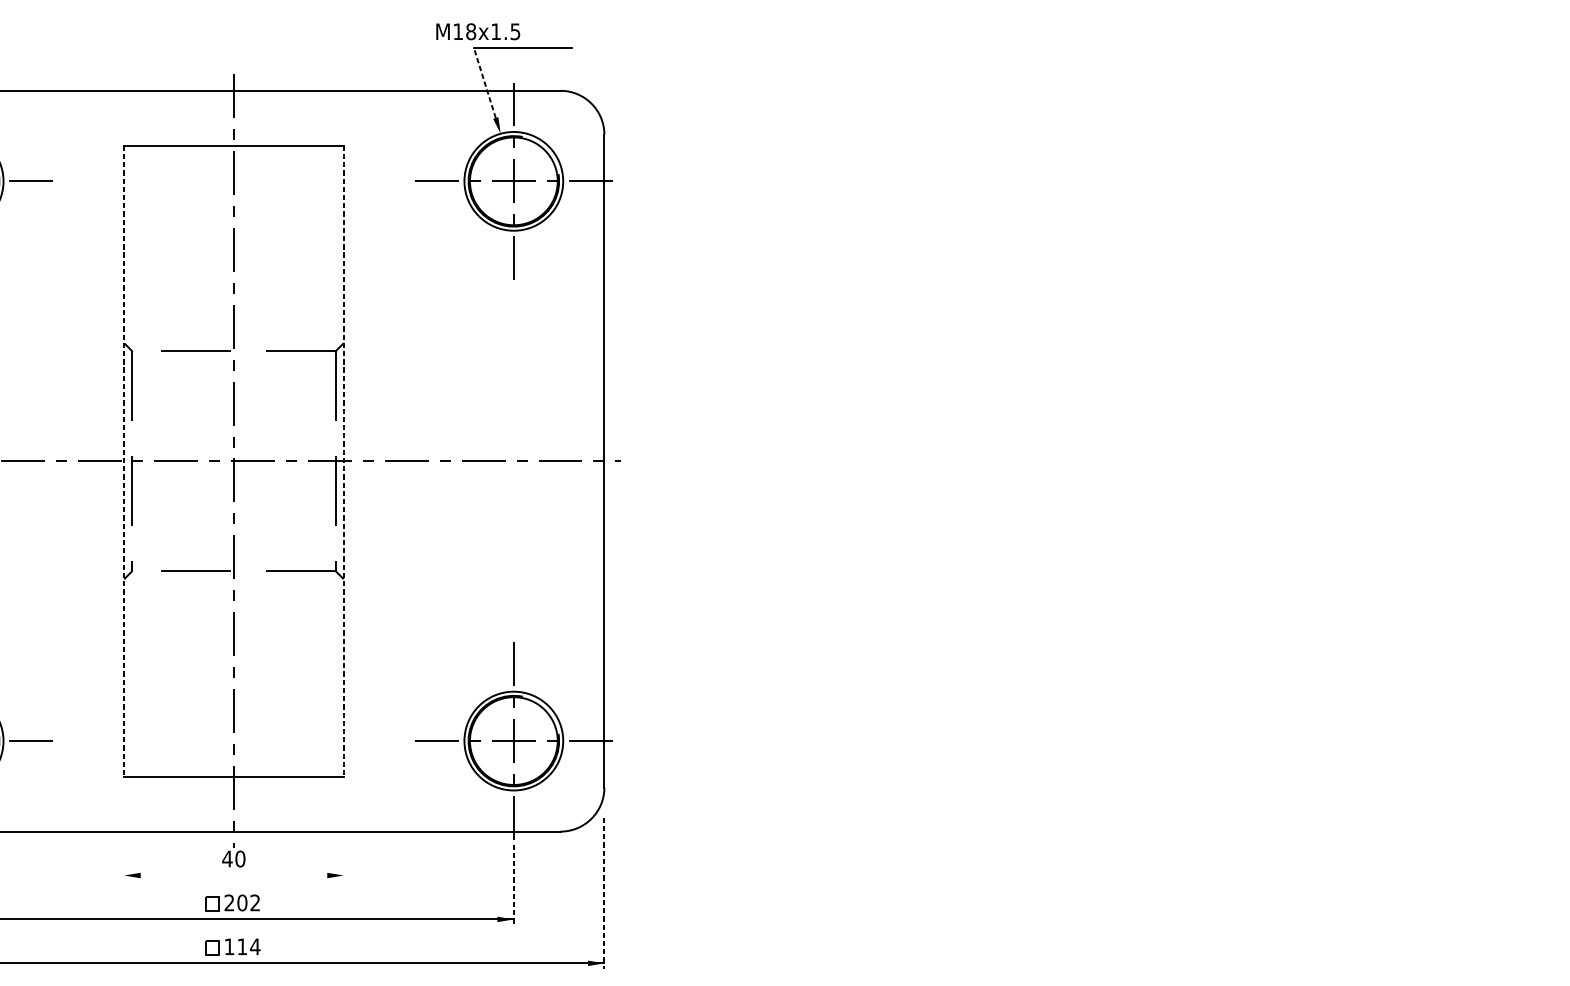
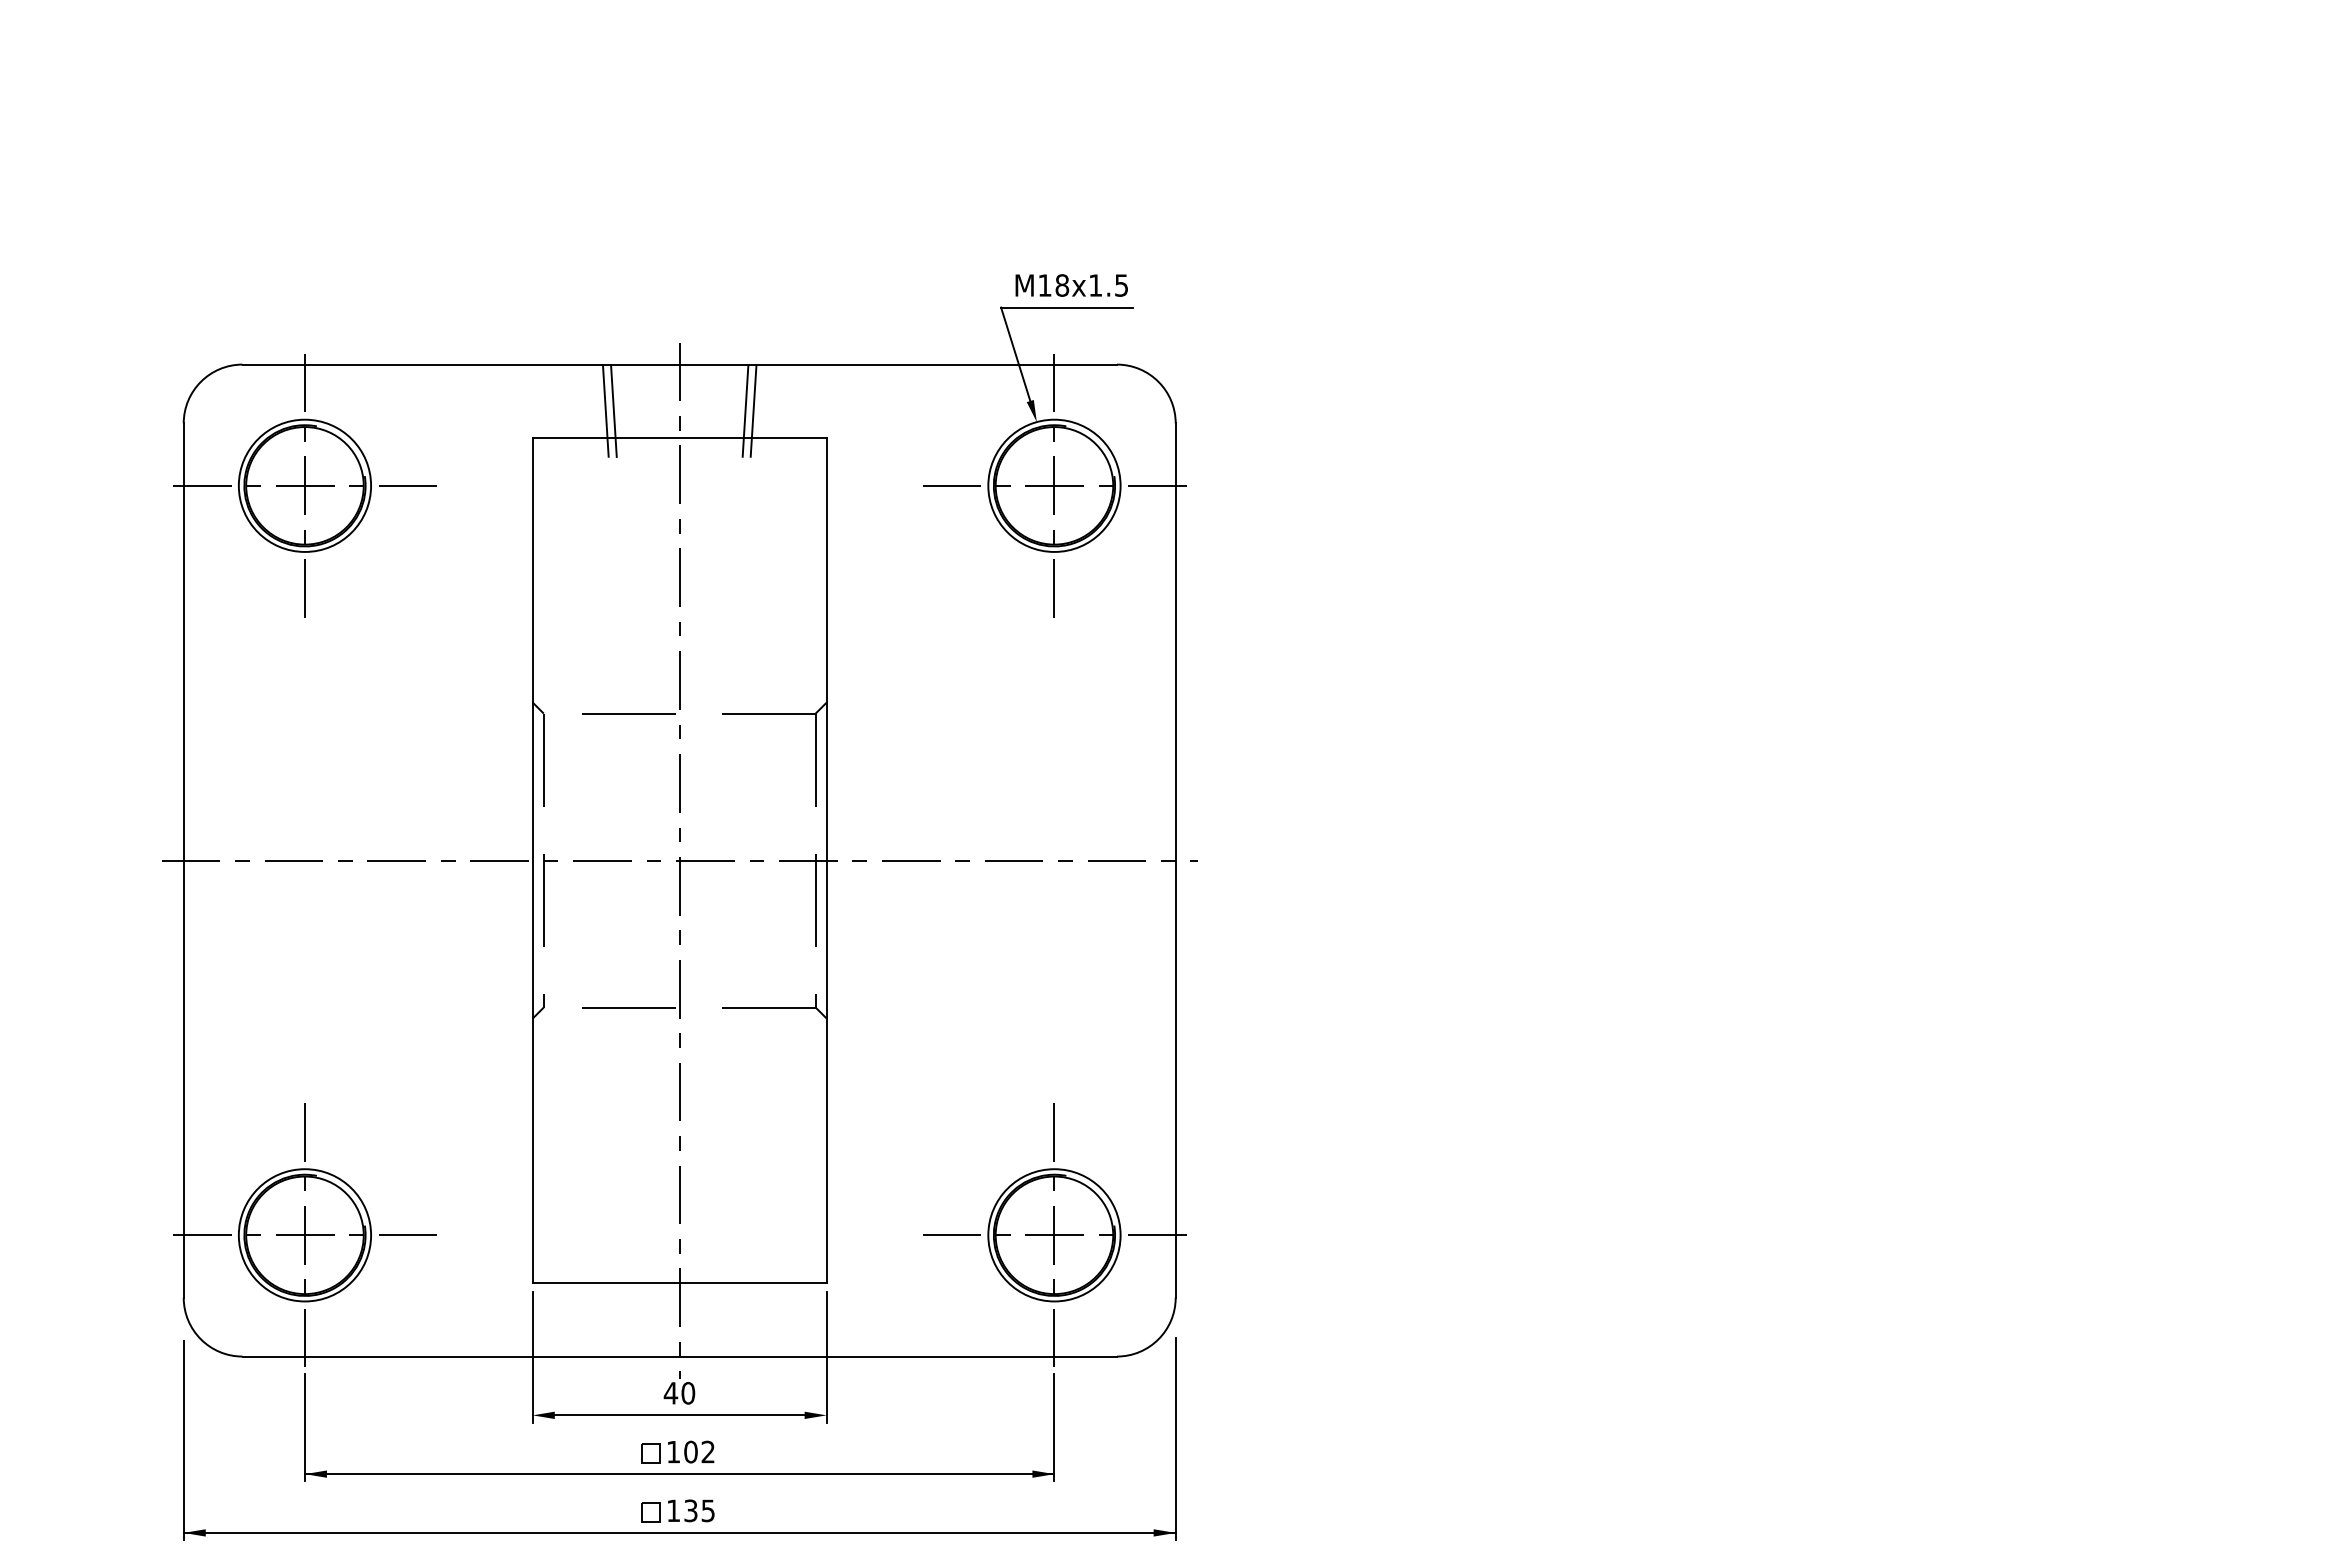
text: (478, 31) -> (1071, 285), moved
line: (484, 83) -> (1015, 354), dashed -> solid
line: (178, 125) -> (605, 411), added
line: (184, 125) -> (613, 410), added
line: (283, 125) -> (745, 410), added
line: (289, 125) -> (753, 411), added
line: (124, 461) -> (532, 860), dashed -> solid
line: (343, 461) -> (826, 860), dashed -> solid
line: (124, 832) -> (532, 1357), added
line: (343, 832) -> (826, 1357), added
line: (233, 875) -> (679, 1415), added
line: (513, 884) -> (1054, 1427), dashed -> solid
line: (604, 893) -> (1175, 1439), dashed -> solid
text: (229, 902) -> (673, 1451), 202 -> 102
text: (248, 946) -> (699, 1510), 114 -> 135

